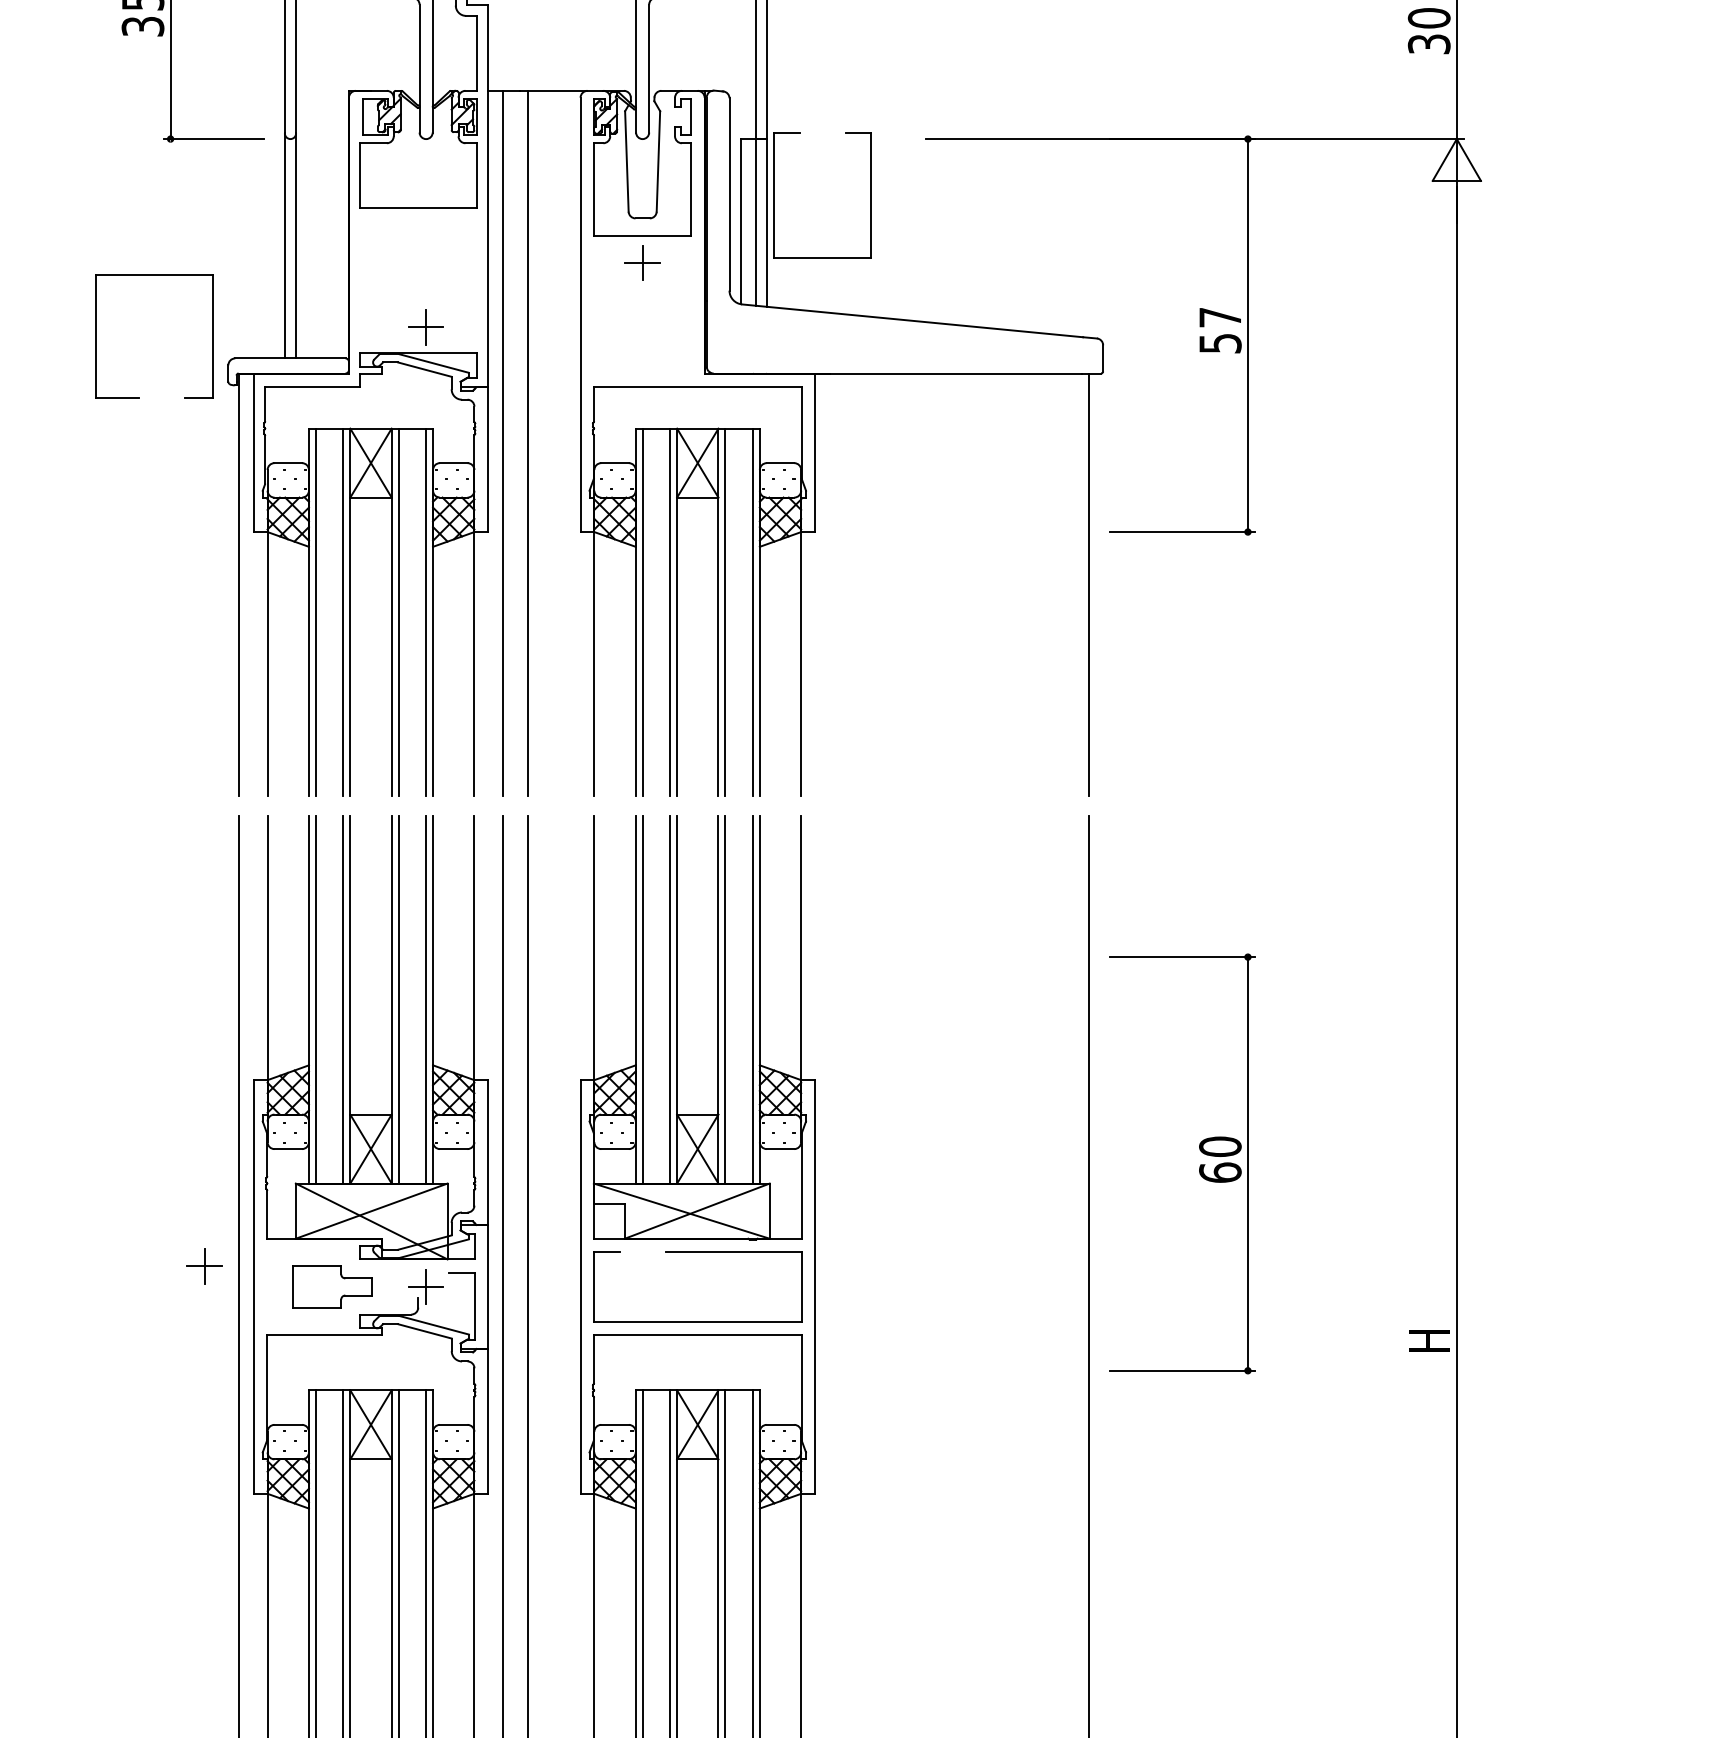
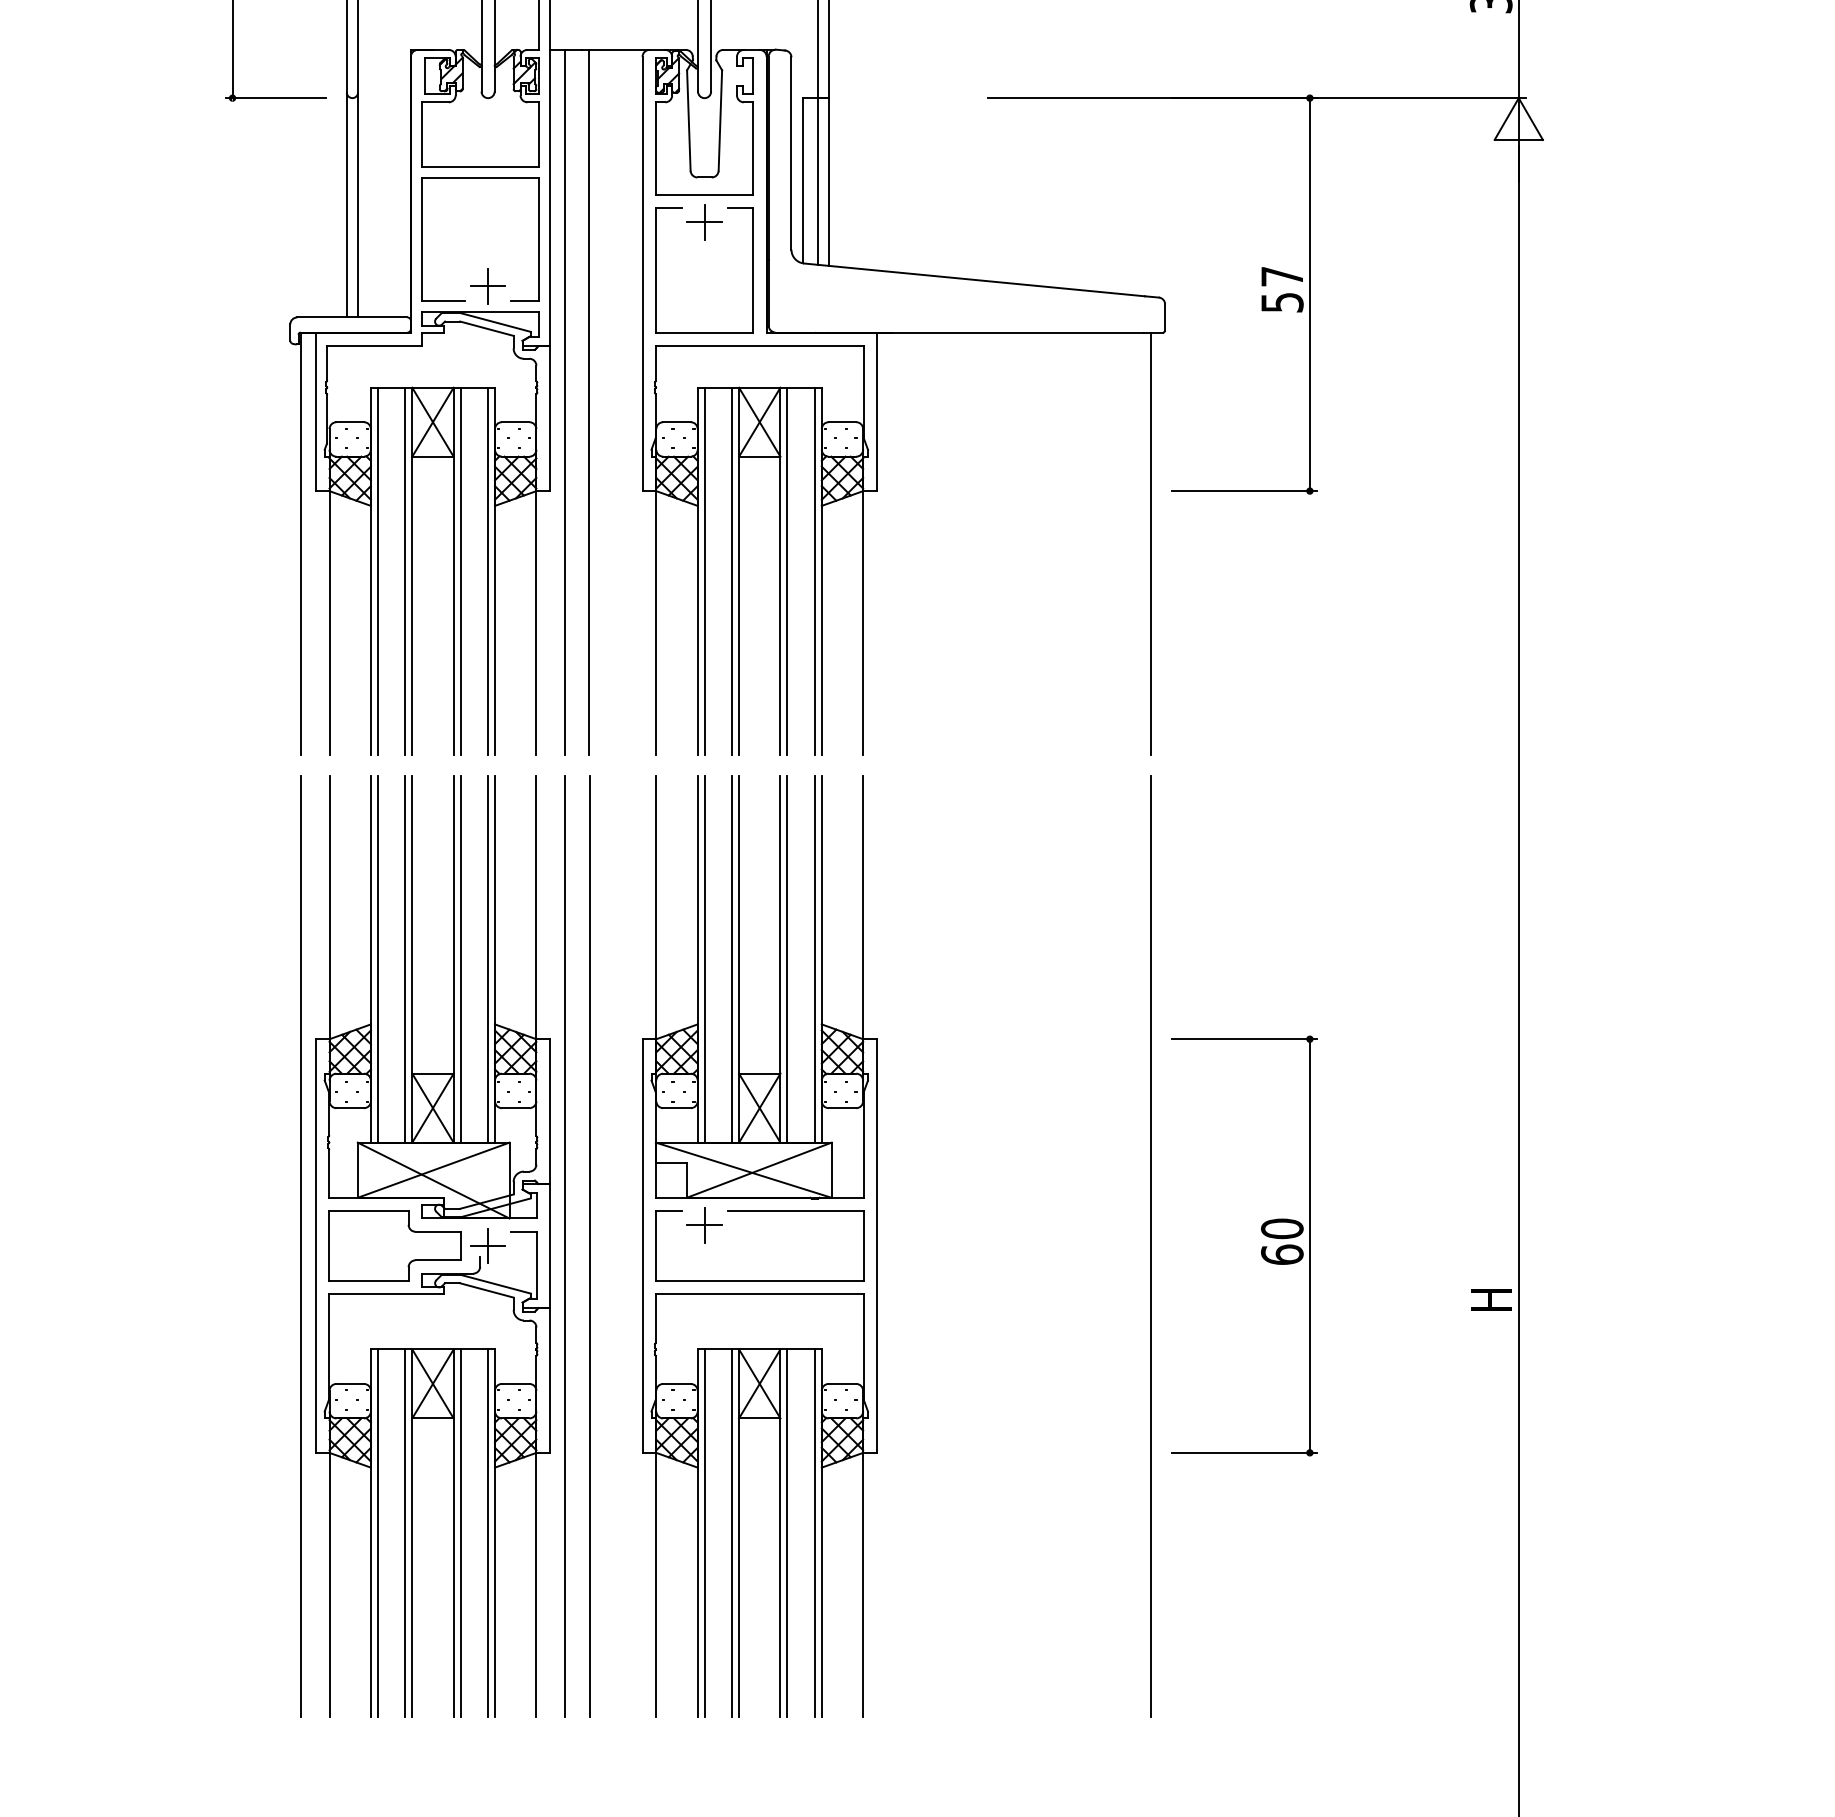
part: (774, 195) -> (656, 270), moved
part: (96, 336) -> (422, 239), moved
part: (1199, 1166) -> (1261, 1248), moved
part: (204, 1266) -> (704, 1225), moved
part: (332, 1286) -> (394, 1245), size x1.67

